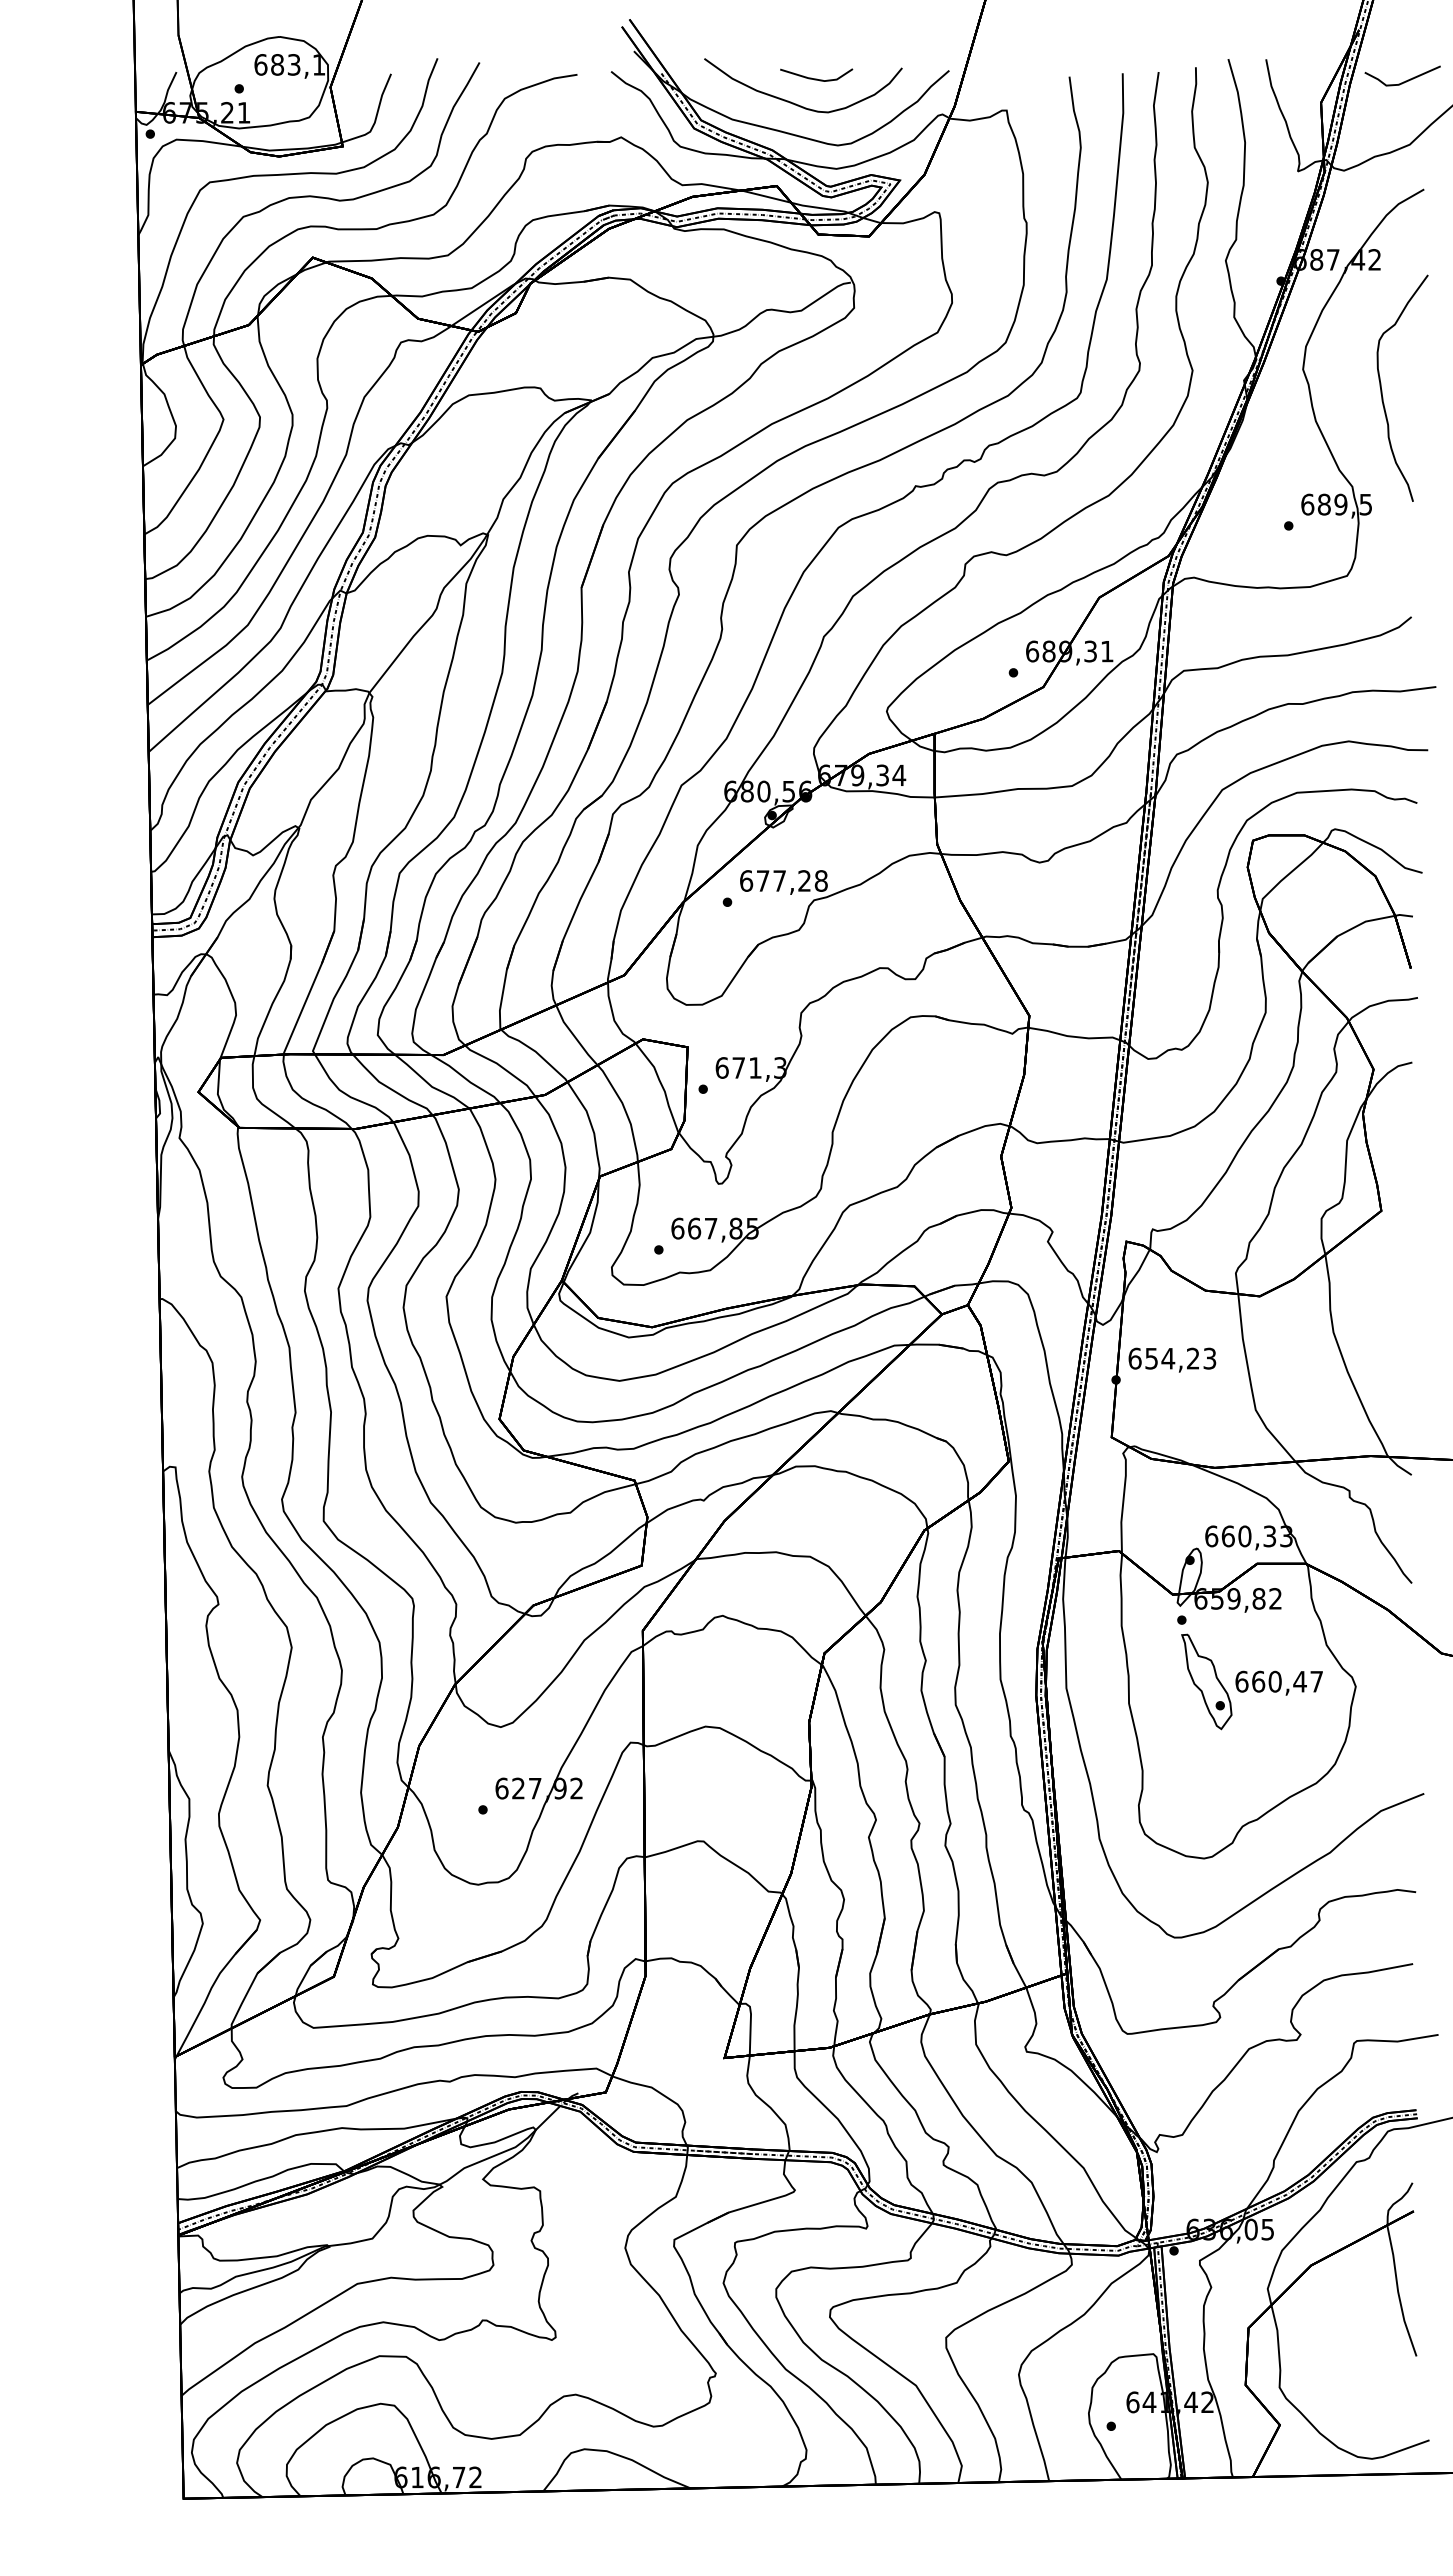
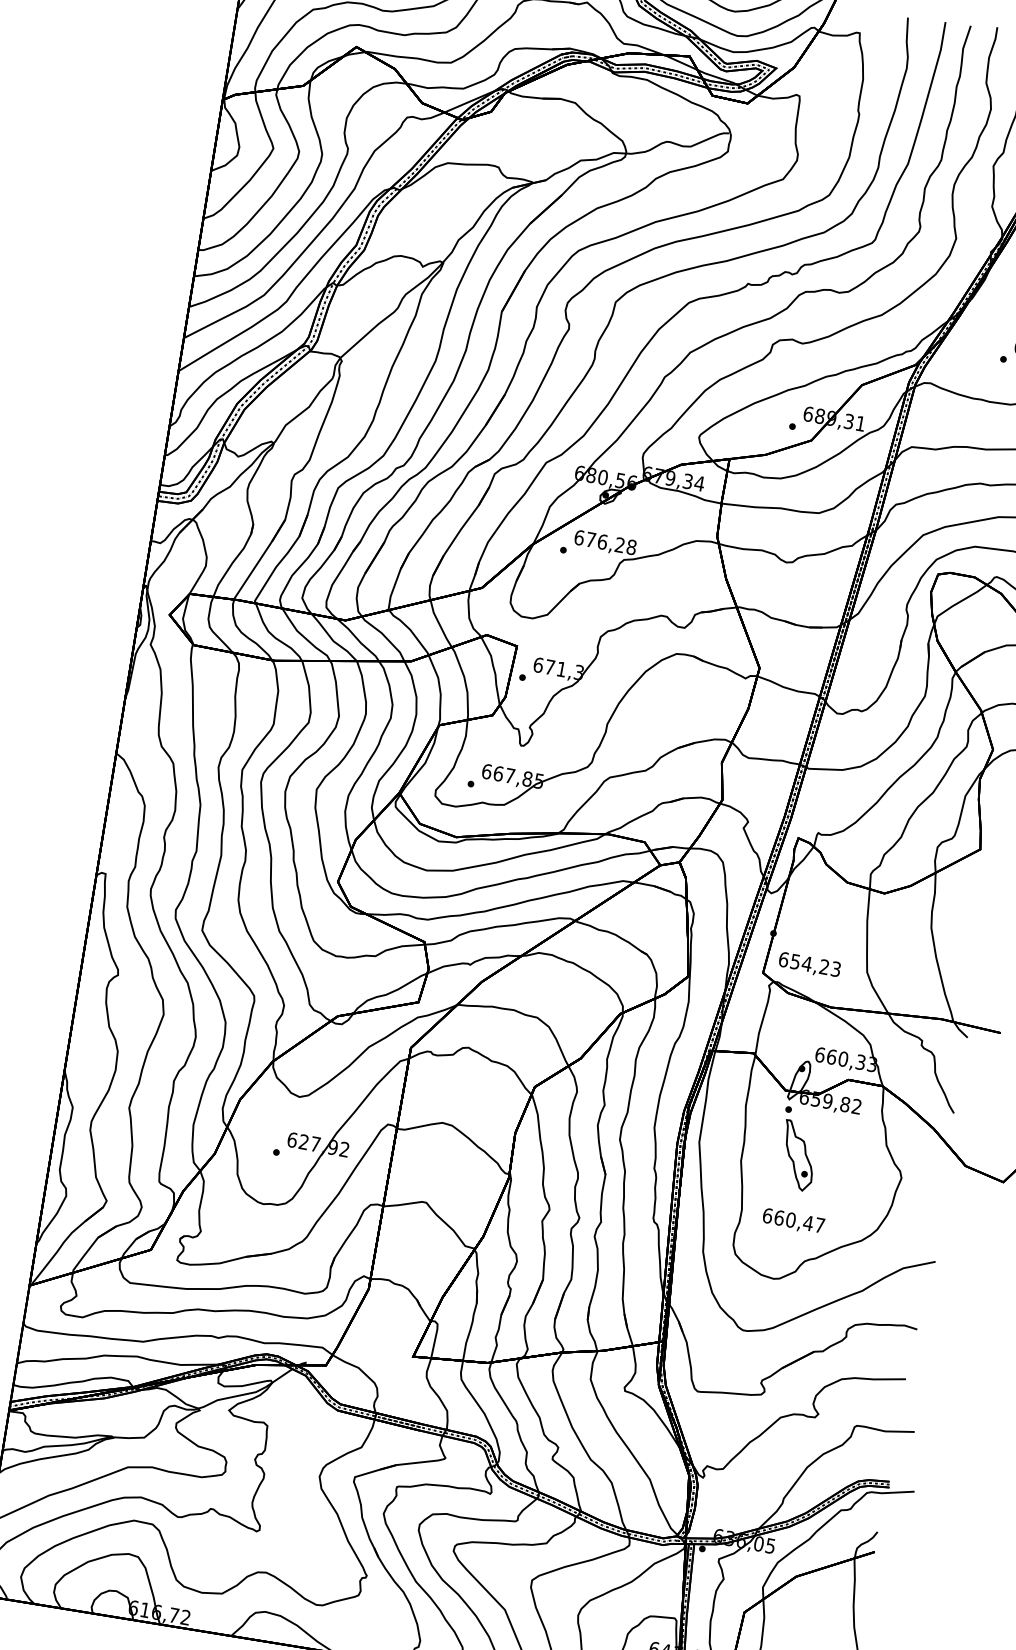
text: (779, 880) -> (602, 541), 677,28 -> 676,28
text: (1172, 1359) -> (809, 965), moved
text: (1278, 1682) -> (793, 1221), moved

